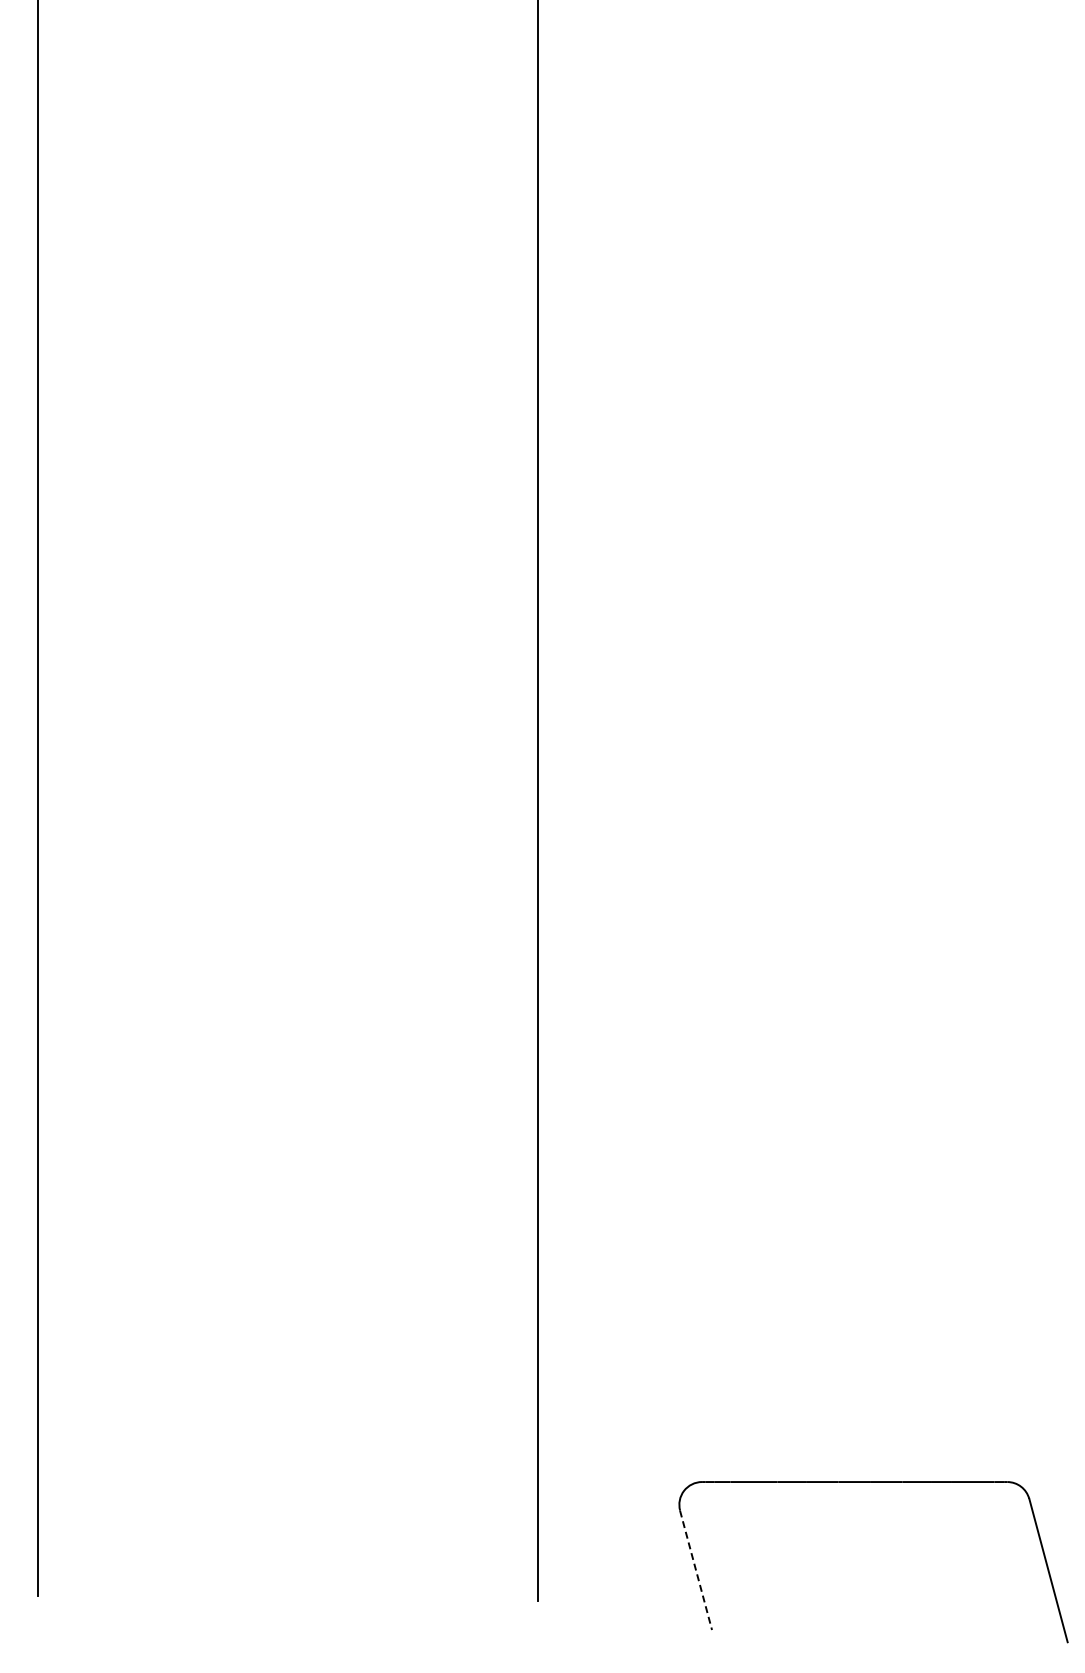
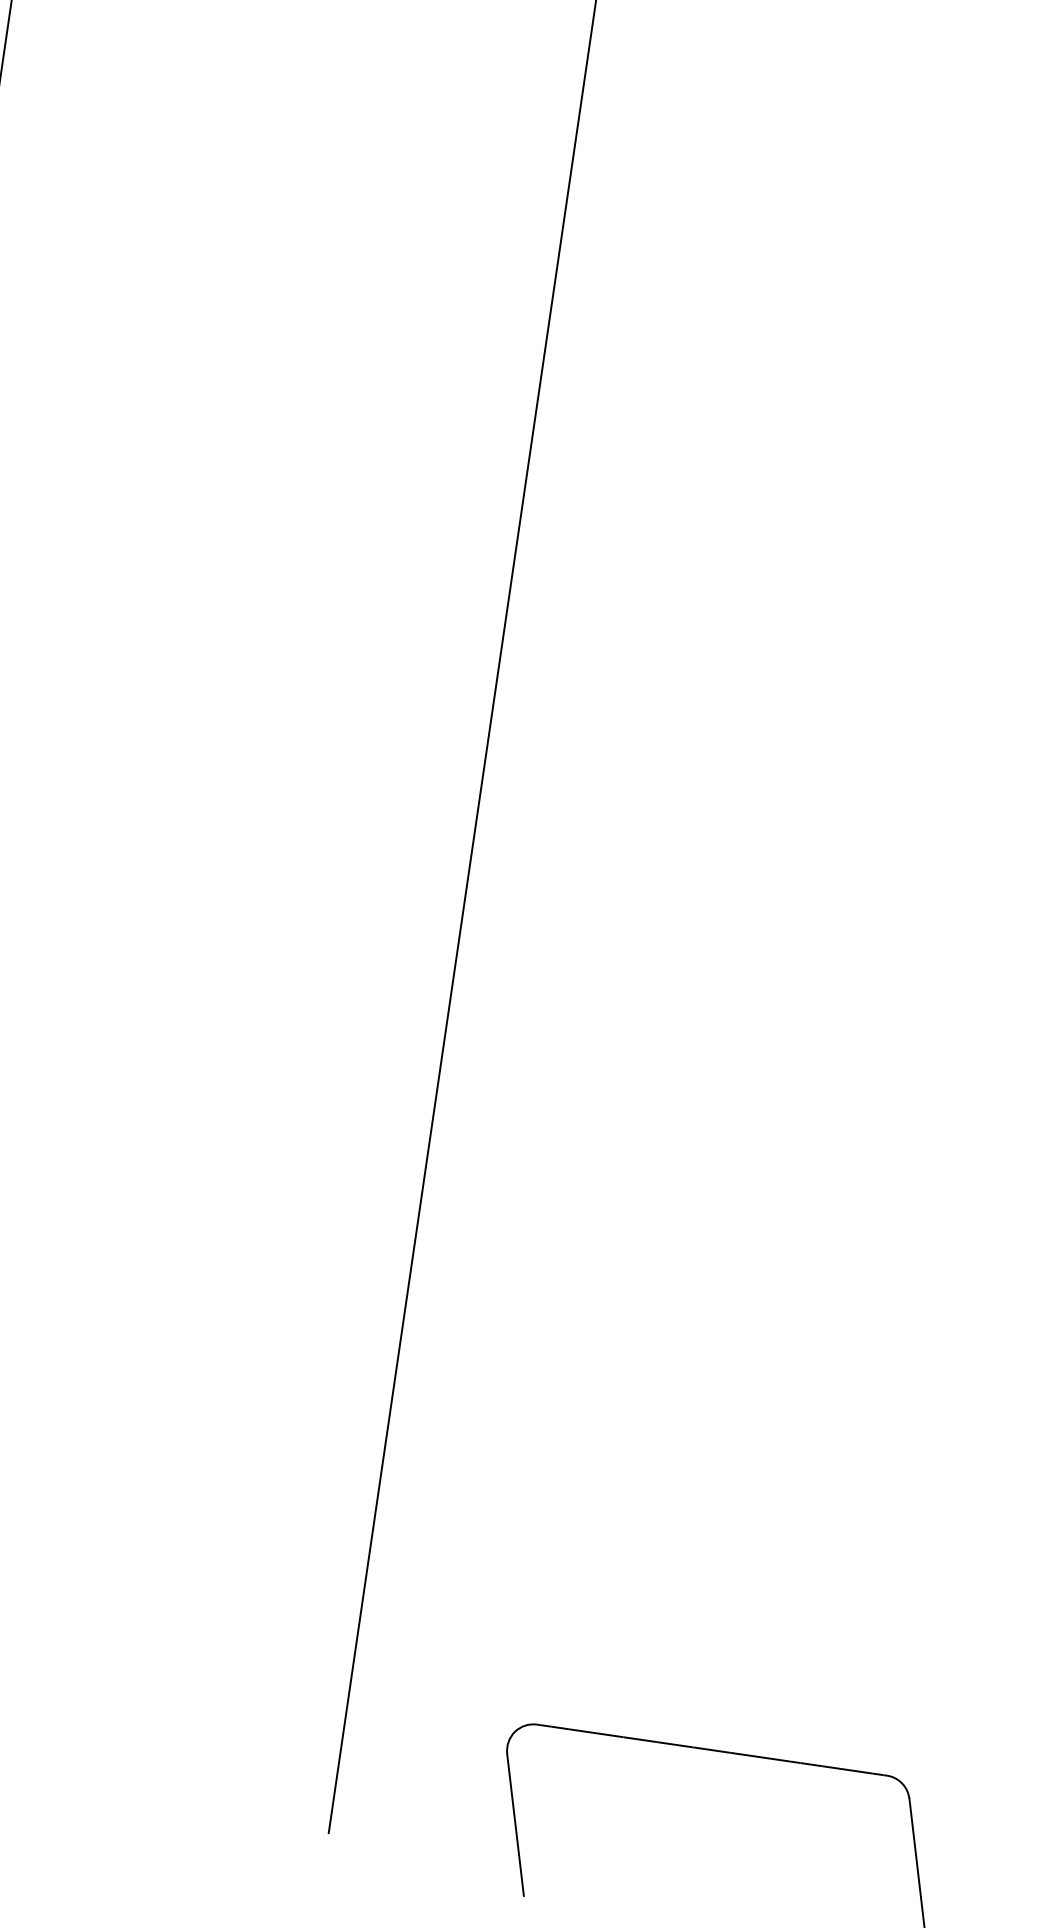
line: (696, 1570) -> (516, 1825), dashed -> solid

